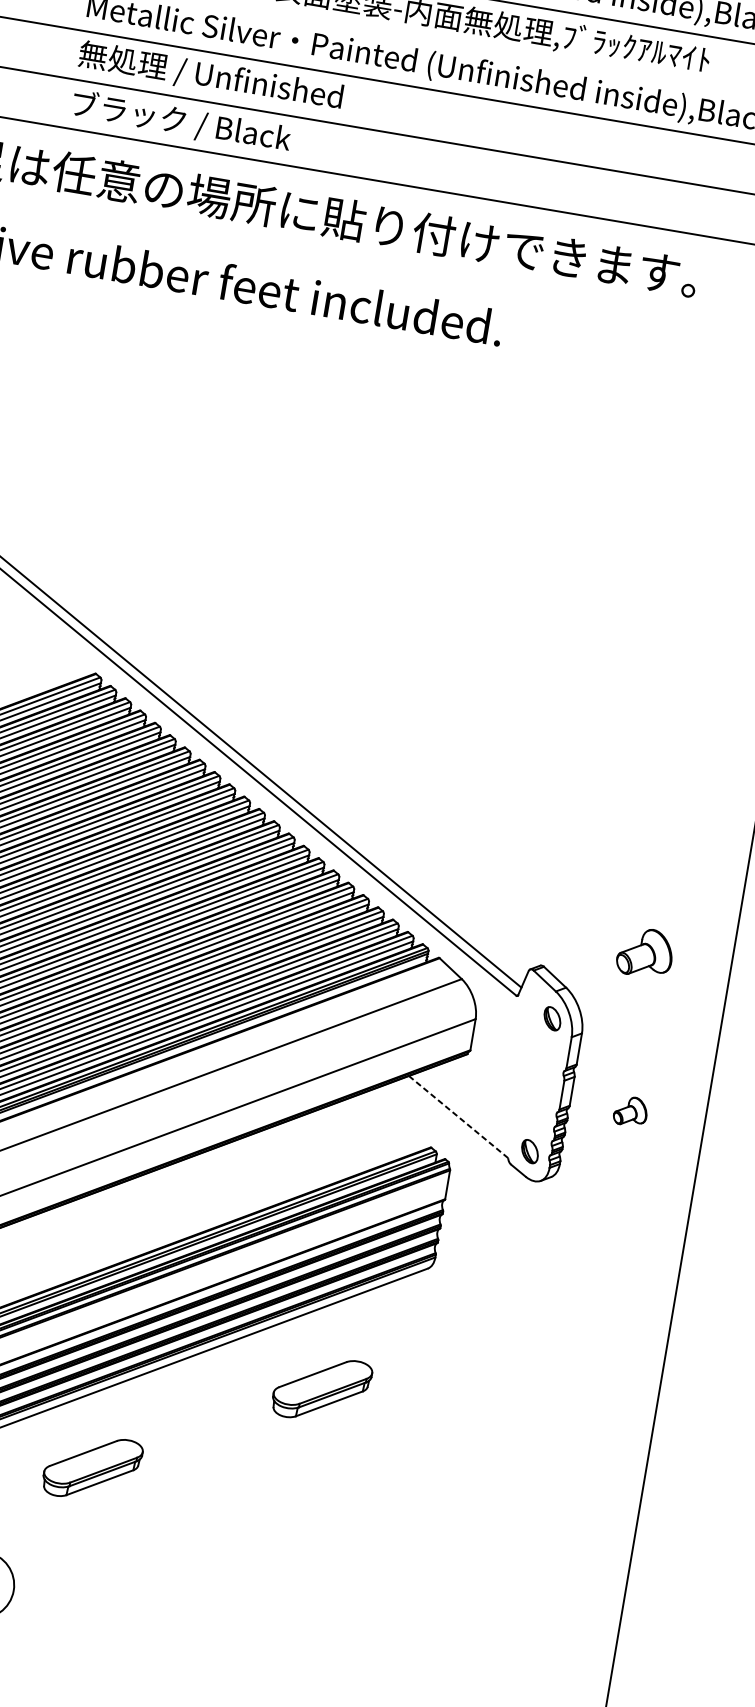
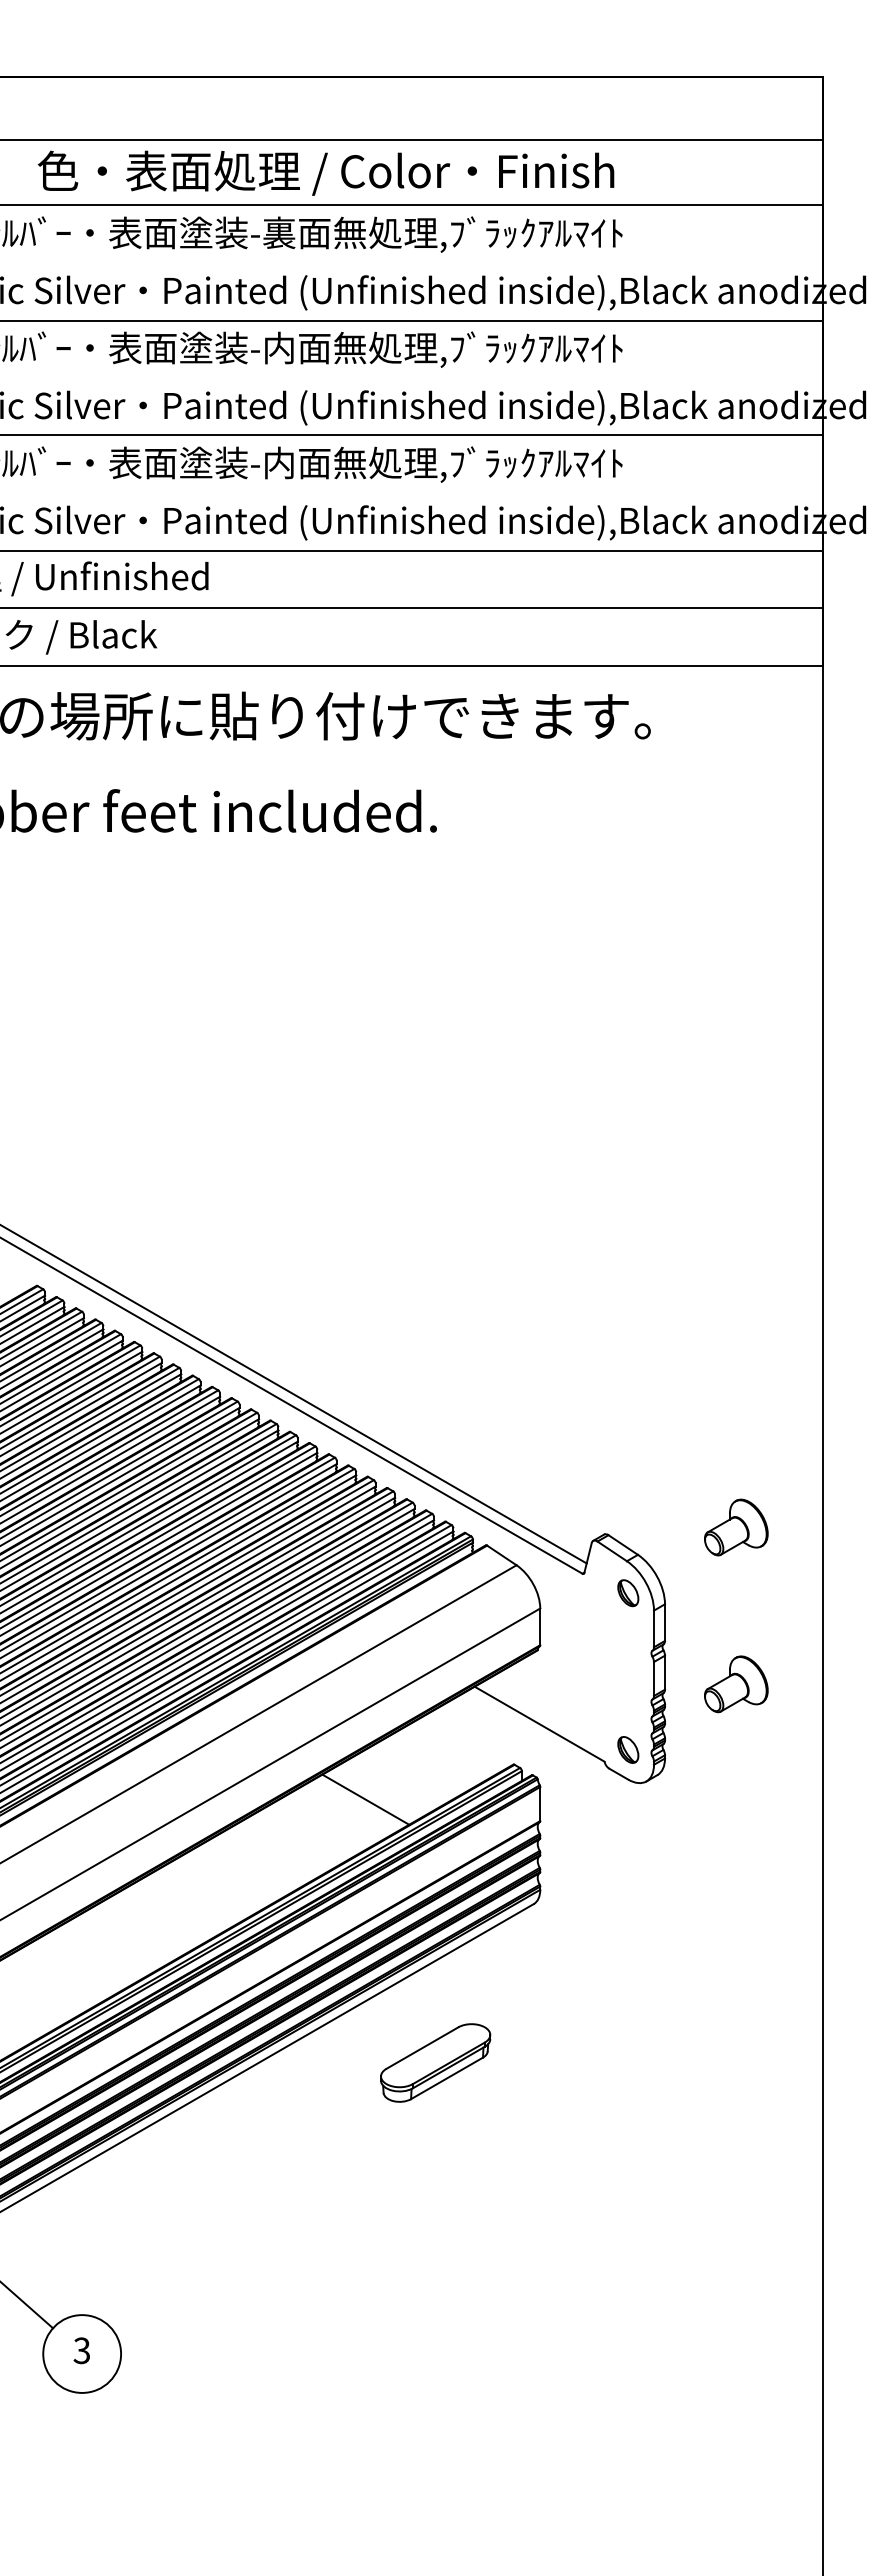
part: (645, 952) -> (736, 1527), moved
part: (631, 1111) -> (736, 1684), size x1.67
line: (458, 1117) -> (539, 1724), dashed -> solid
line: (300, 1155) -> (365, 1799), added
part: (92, 1467) -> (187, 2197), removed

